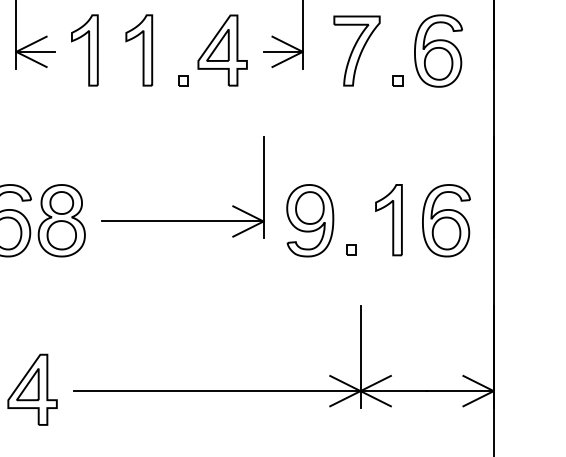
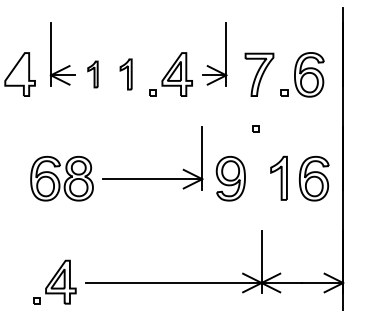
part: (84, 50) -> (92, 74), size x0.6
part: (138, 50) -> (125, 74), size x0.7
part: (350, 249) -> (255, 128), moved

